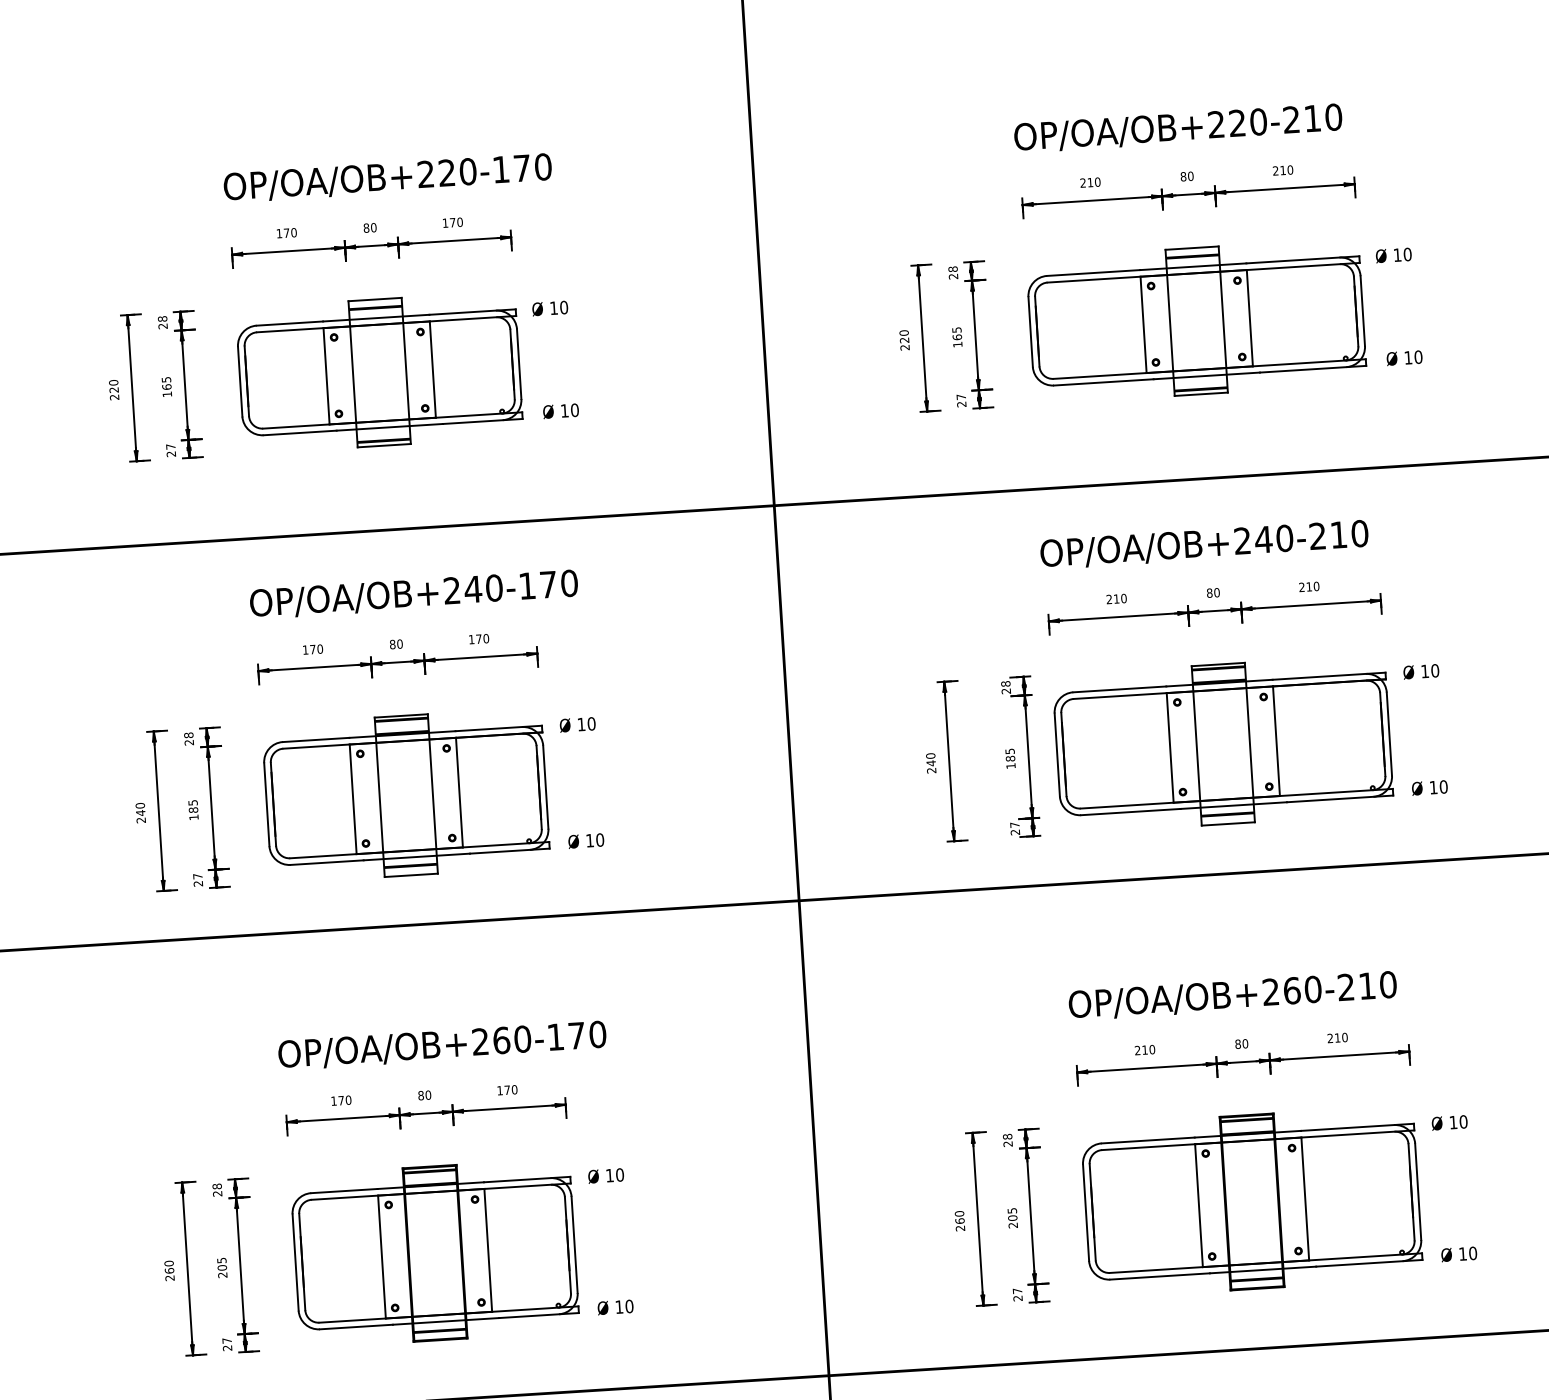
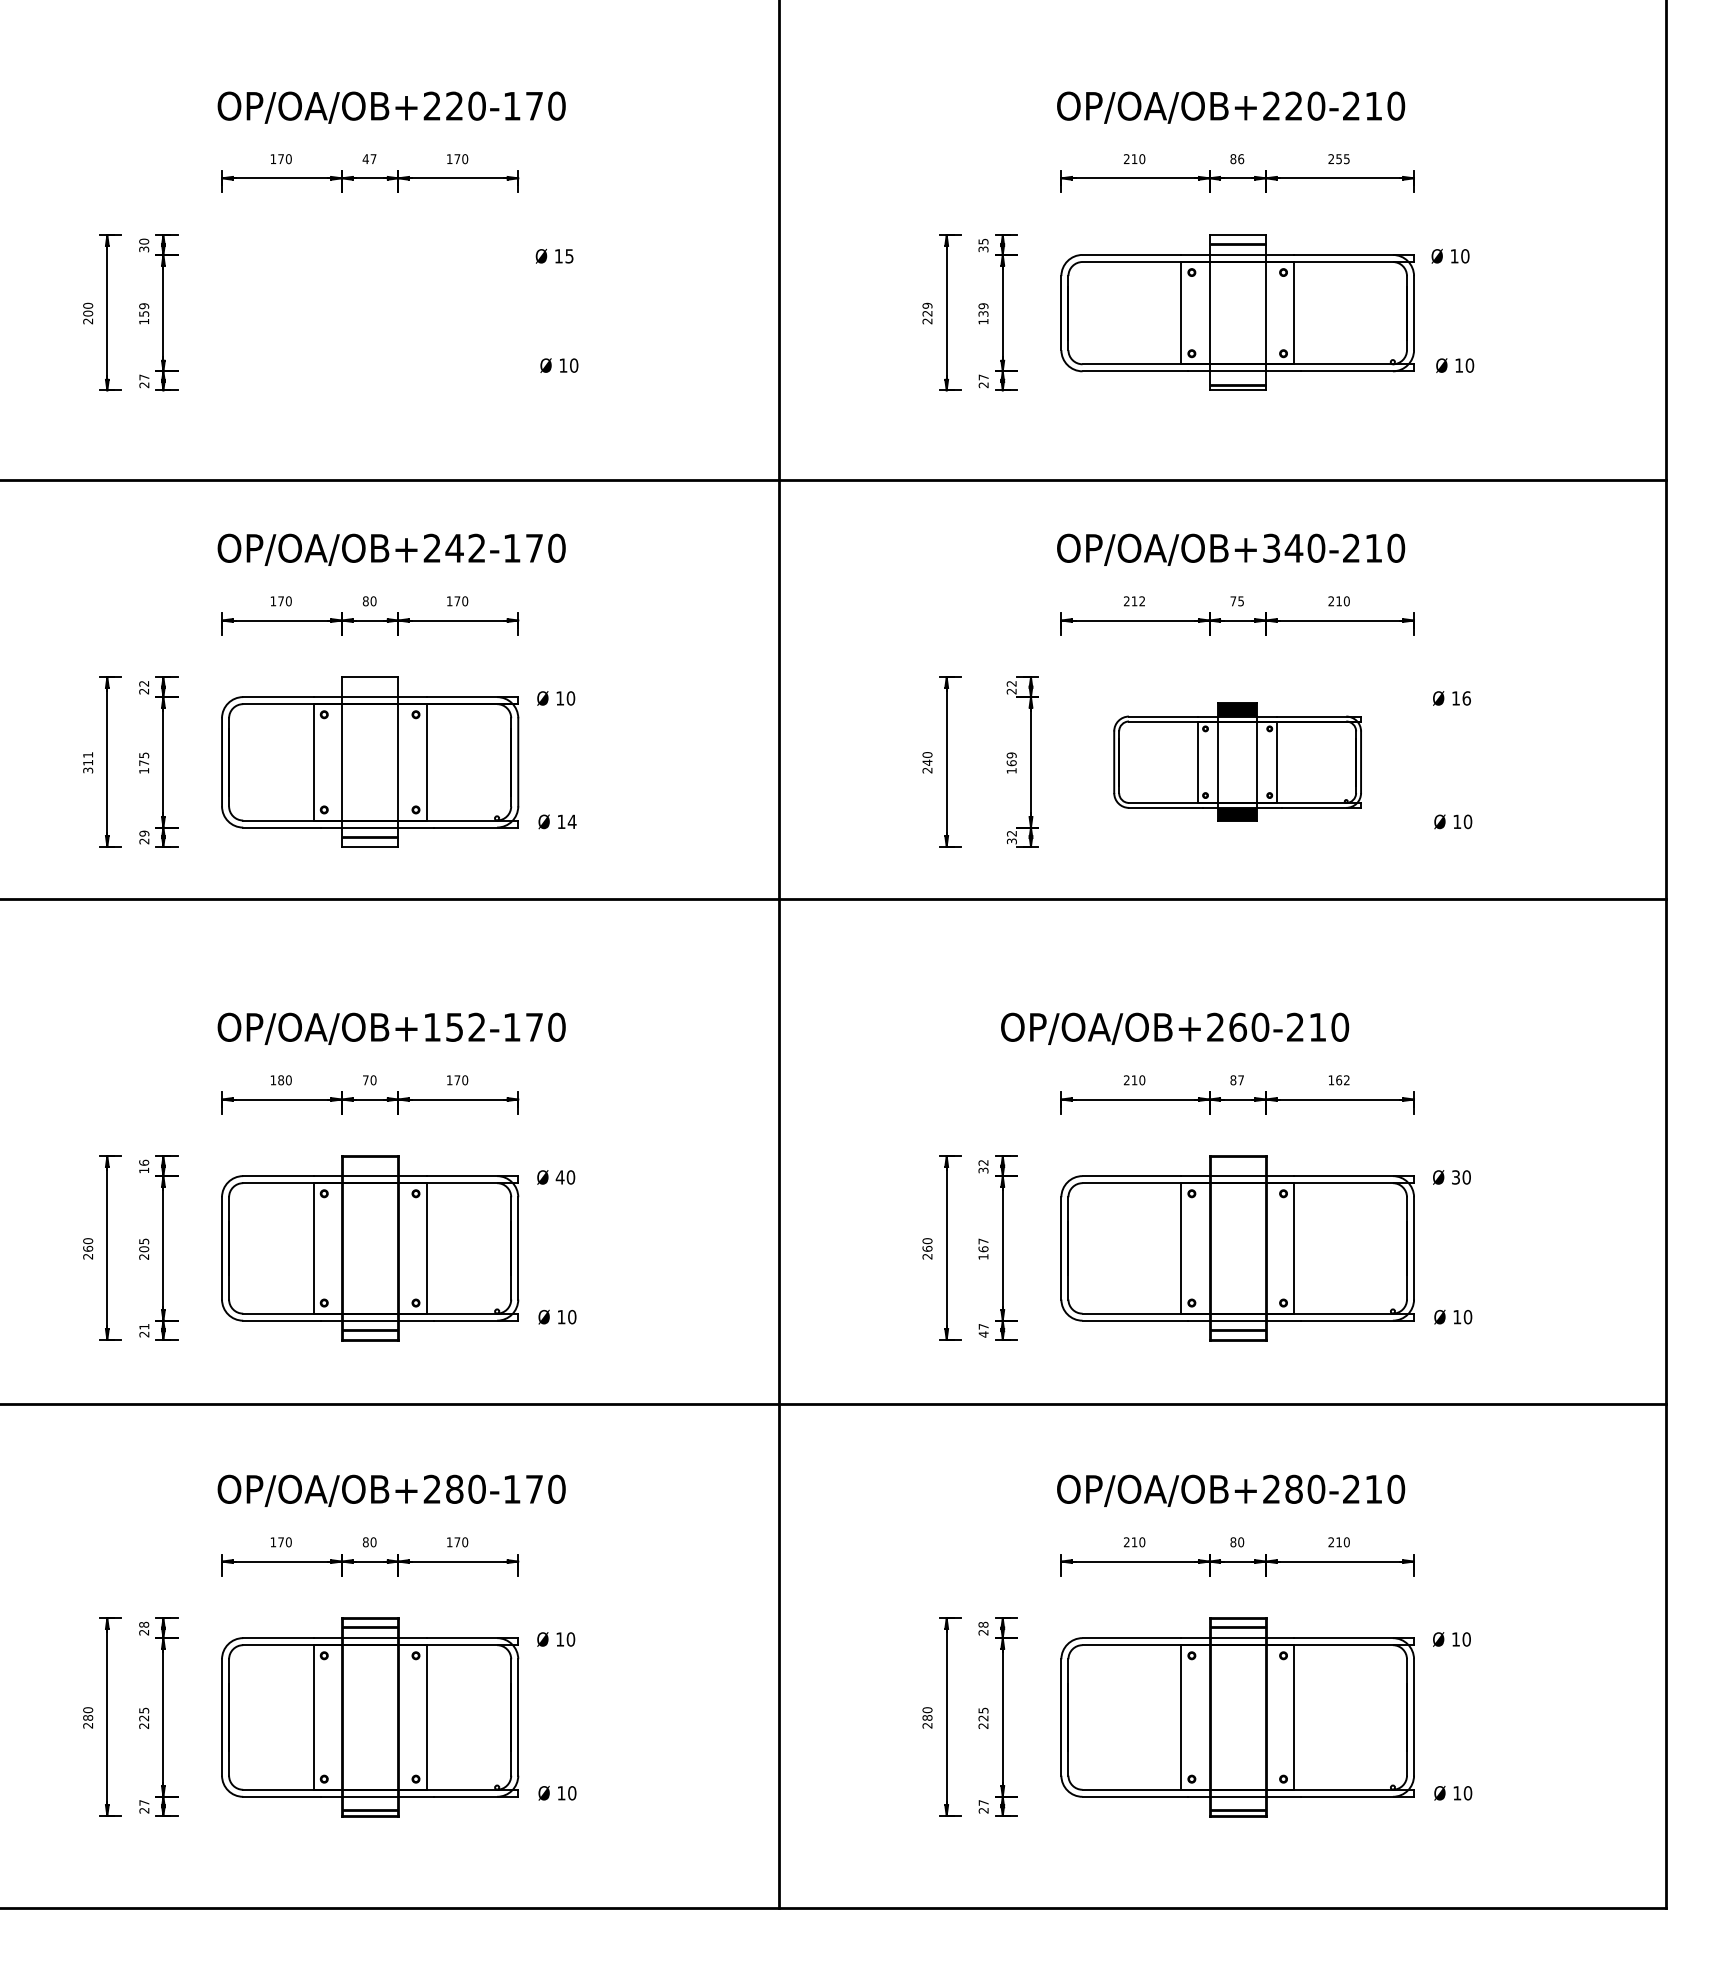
text: (1286, 170) -> (1342, 159), 210 -> 255
text: (1191, 175) -> (1241, 158), 80 -> 86
text: (369, 228) -> (369, 159), 80 -> 47
text: (953, 272) -> (983, 245), 28 -> 35
text: (564, 307) -> (569, 256), 10 -> 15
text: (163, 322) -> (144, 245), 28 -> 30
text: (904, 332) -> (927, 305), 220 -> 229
text: (957, 333) -> (983, 309), 165 -> 139
part: (379, 372) -> (370, 312), removed
text: (166, 382) -> (144, 309), 165 -> 159
text: (114, 389) -> (88, 313), 220 -> 200
text: (1242, 541) -> (1271, 548), OP/OA/OB+240-210 -> OP/OA/OB+340-210
text: (493, 587) -> (476, 547), OP/OA/OB+240-170 -> OP/OA/OB+242-170
text: (1213, 593) -> (1237, 601), 80 -> 75
text: (1124, 598) -> (1142, 601), 210 -> 212
text: (1435, 670) -> (1466, 698), 10 -> 16
text: (1005, 683) -> (1011, 683), 28 -> 22
hatch: (401, 726) -> (369, 688), removed
text: (189, 735) -> (144, 683), 28 -> 22
part: (1223, 743) -> (1237, 761), size x0.7
text: (1010, 755) -> (1011, 759), 185 -> 169
text: (193, 810) -> (144, 763), 185 -> 175
text: (141, 812) -> (88, 762), 240 -> 311
text: (1014, 828) -> (1011, 837), 27 -> 32
text: (599, 839) -> (571, 821), 10 -> 14
text: (198, 876) -> (144, 833), 27 -> 29
text: (1233, 995) -> (1175, 1028), moved
text: (1337, 1038) -> (1338, 1080), 210 -> 162
text: (501, 1039) -> (454, 1026), OP/OA/OB+260-170 -> OP/OA/OB+152-170
text: (1245, 1043) -> (1241, 1080), 80 -> 87
text: (420, 1095) -> (365, 1080), 80 -> 70
text: (341, 1100) -> (281, 1080), 170 -> 180
text: (1453, 1122) -> (1455, 1177), 10 -> 30
hatch: (1247, 1127) -> (1237, 1168), removed
text: (1007, 1140) -> (983, 1166), 28 -> 32
text: (609, 1175) -> (559, 1177), 10 -> 40
hatch: (429, 1178) -> (369, 1168), removed
text: (216, 1190) -> (143, 1166), 28 -> 16
text: (1012, 1217) -> (983, 1248), 205 -> 167
text: (1017, 1298) -> (983, 1334), 27 -> 47
text: (227, 1340) -> (144, 1326), 27 -> 21

